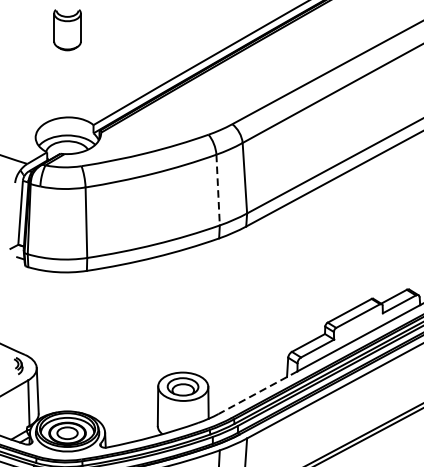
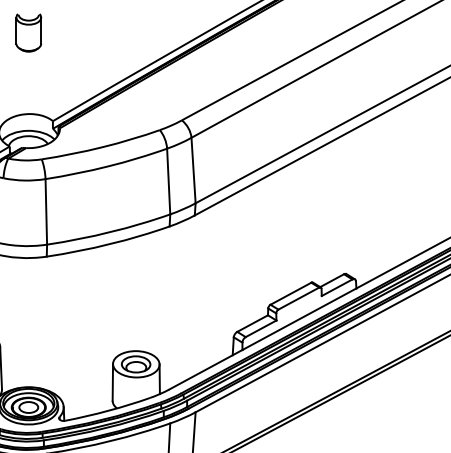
line: (217, 190) -> (168, 181), dashed -> solid
line: (257, 392) -> (205, 369), dashed -> solid

